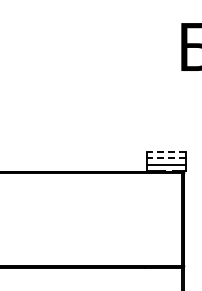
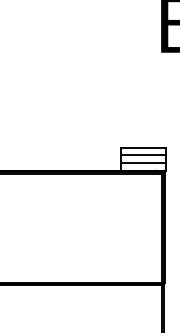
line: (165, 151) -> (142, 147), dashed -> solid
line: (165, 157) -> (142, 154), dashed -> solid

